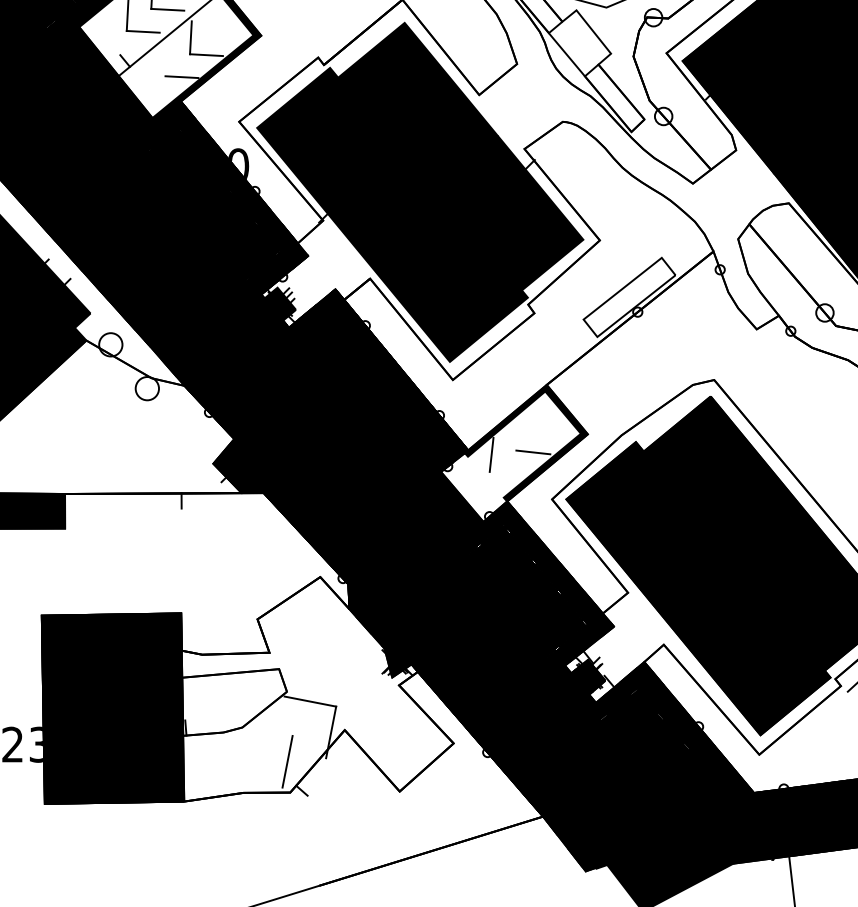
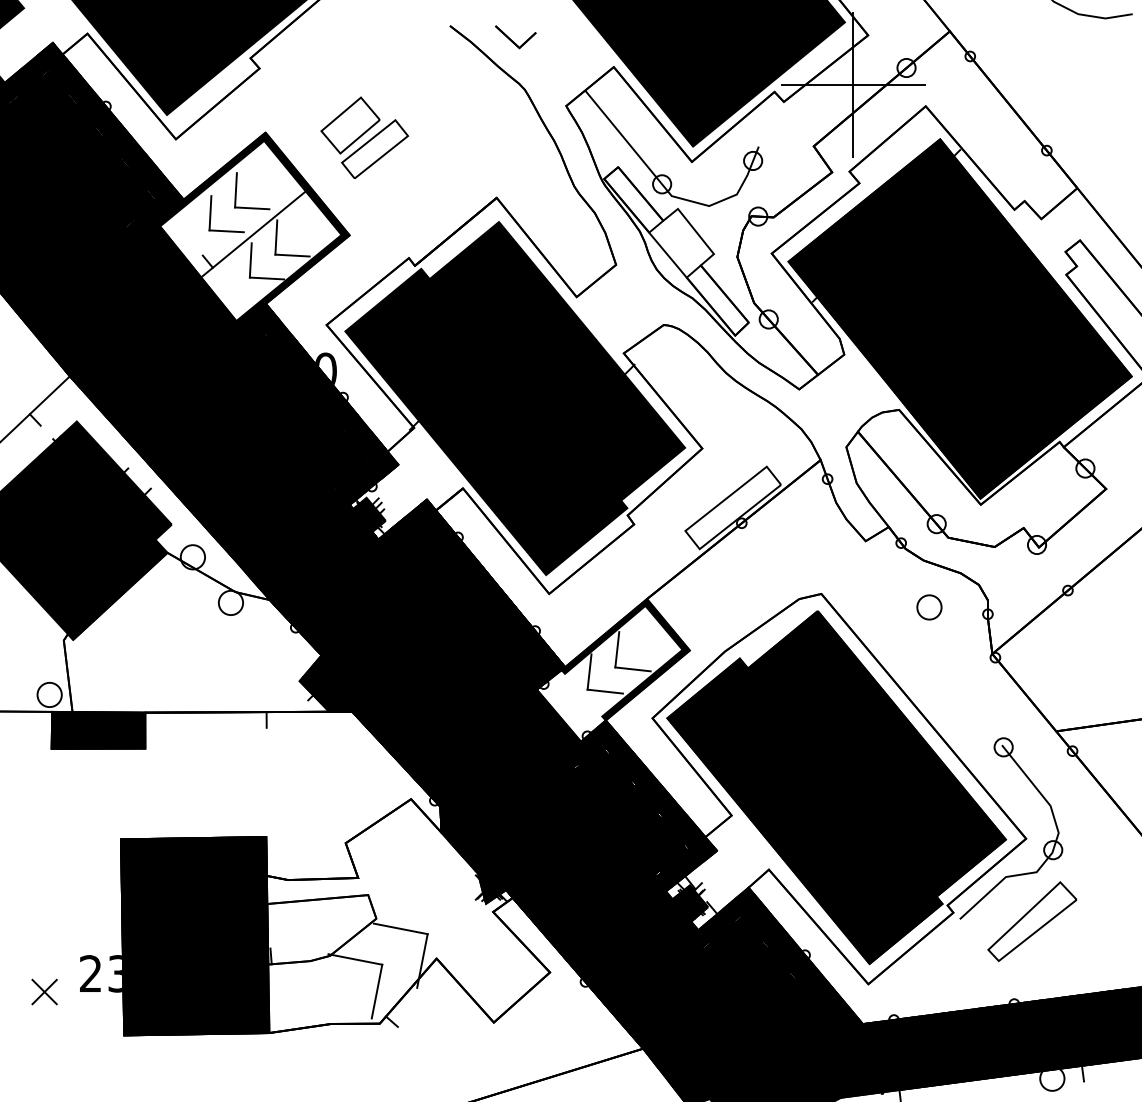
line: (166, 59) -> (250, 260), added
circle: (818, 393) -> (929, 607), added
line: (518, 433) -> (617, 649), added
line: (505, 473) -> (604, 691), added
line: (266, 730) -> (355, 959), added

